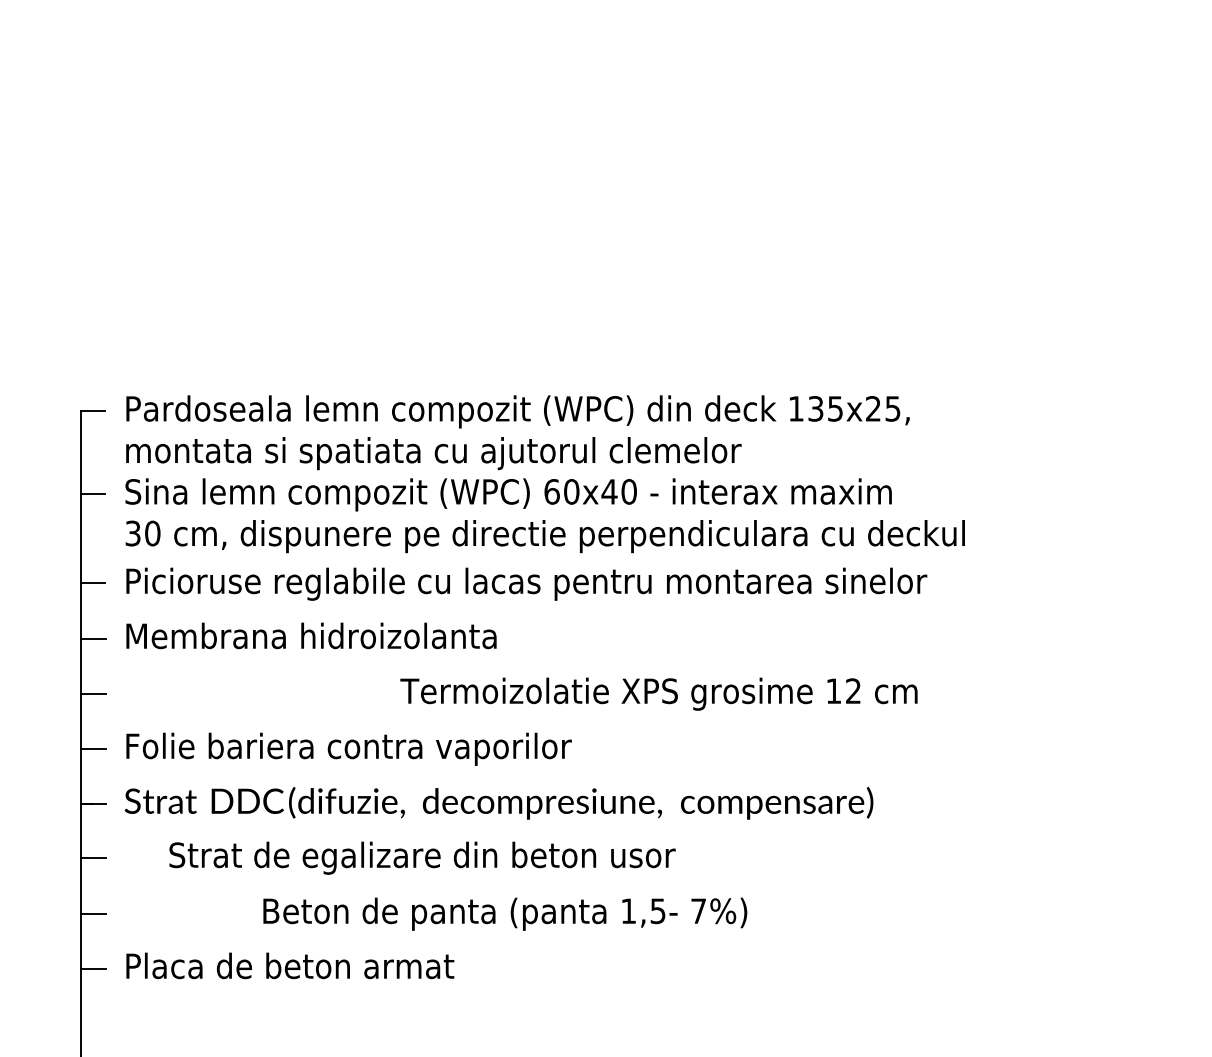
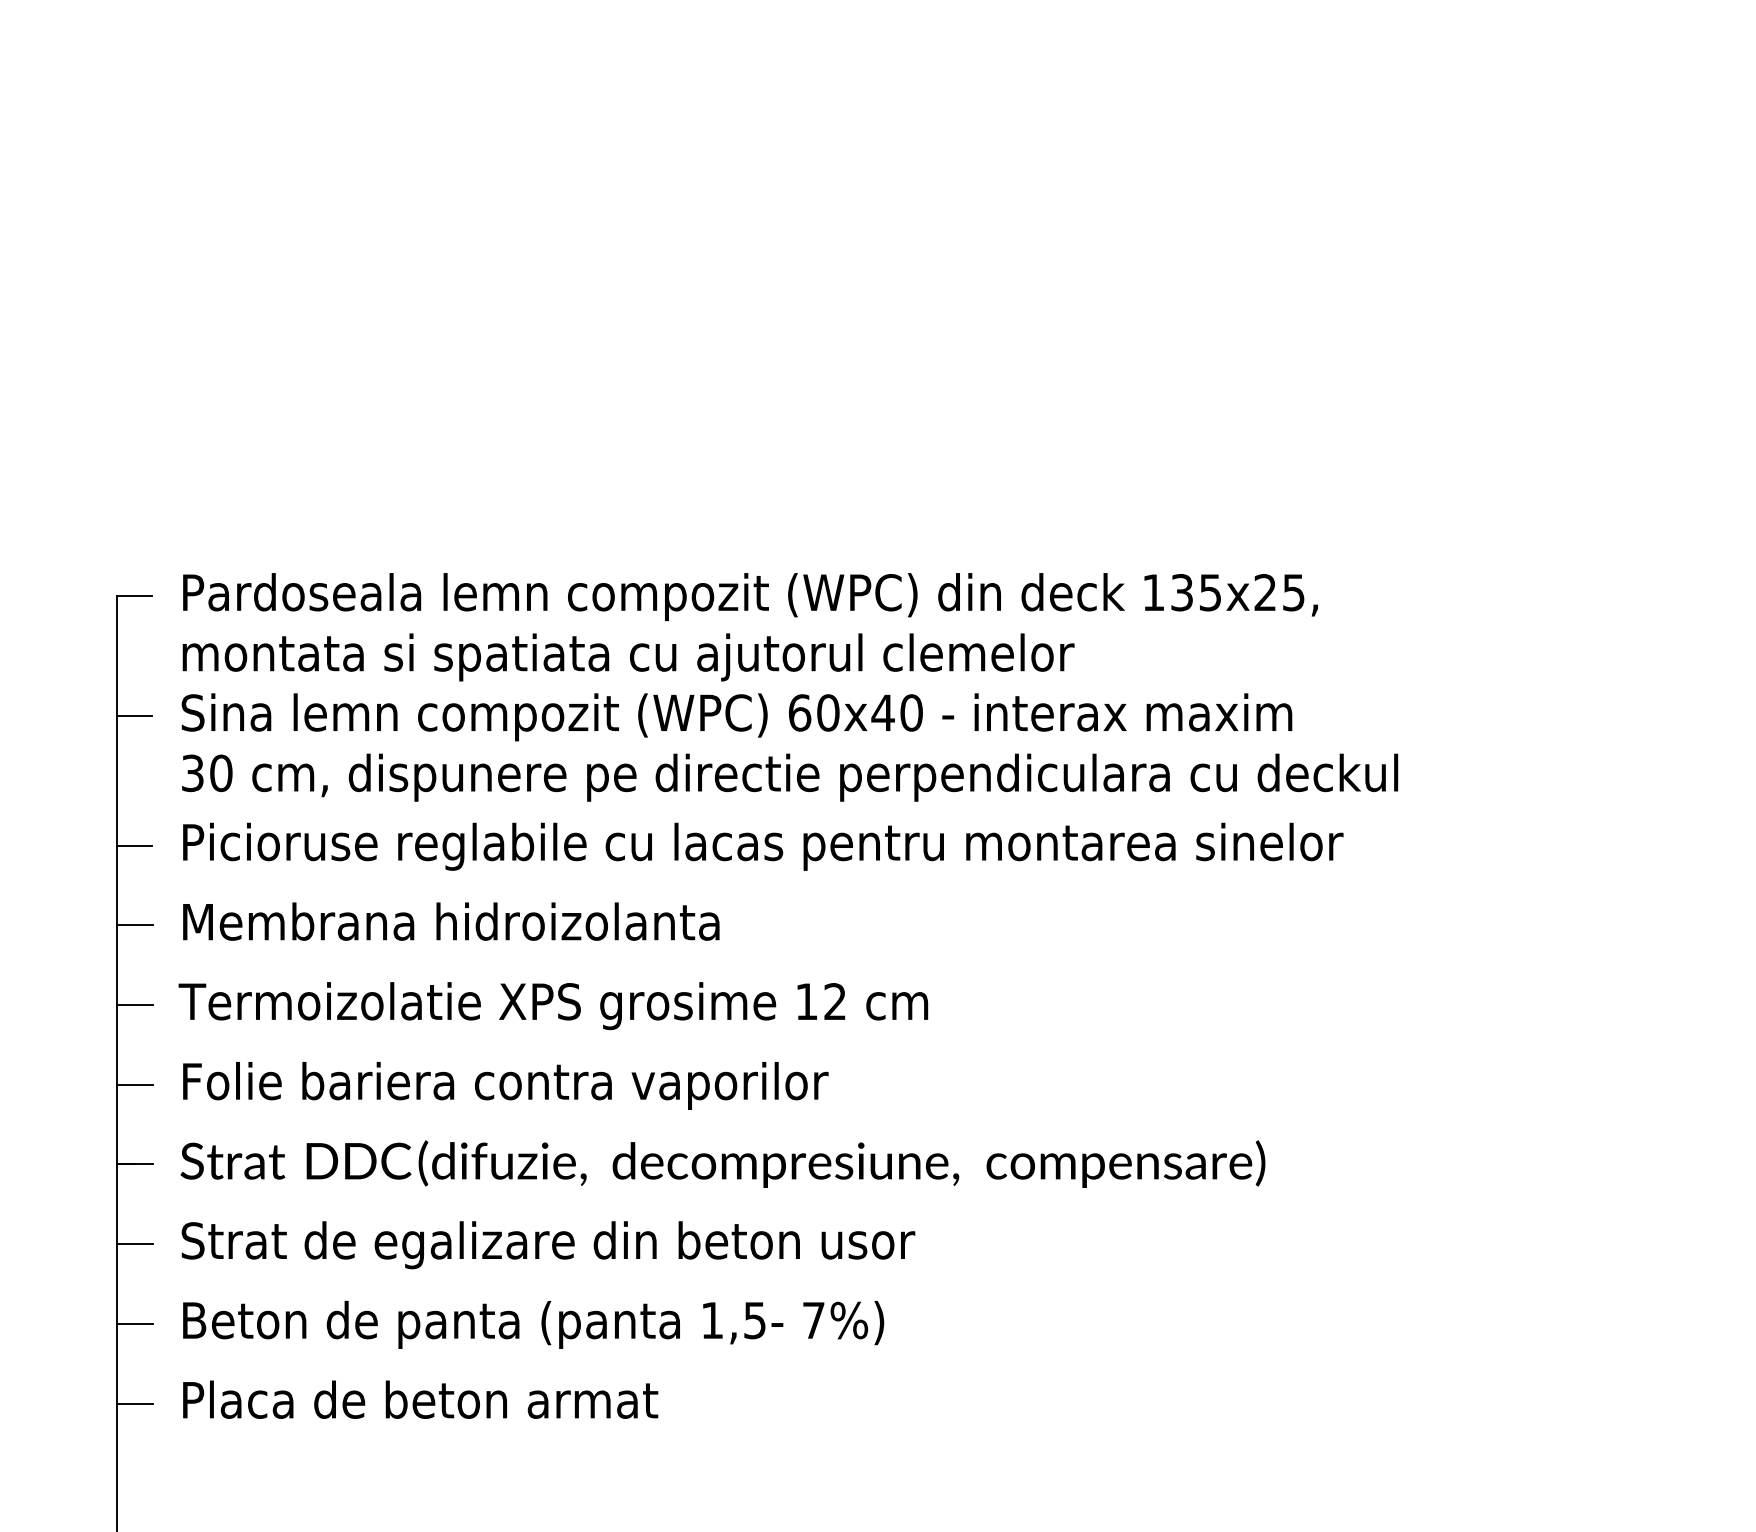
text: (658, 693) -> (552, 1005), moved
text: (422, 857) -> (548, 1244), moved
text: (505, 913) -> (533, 1323), moved

